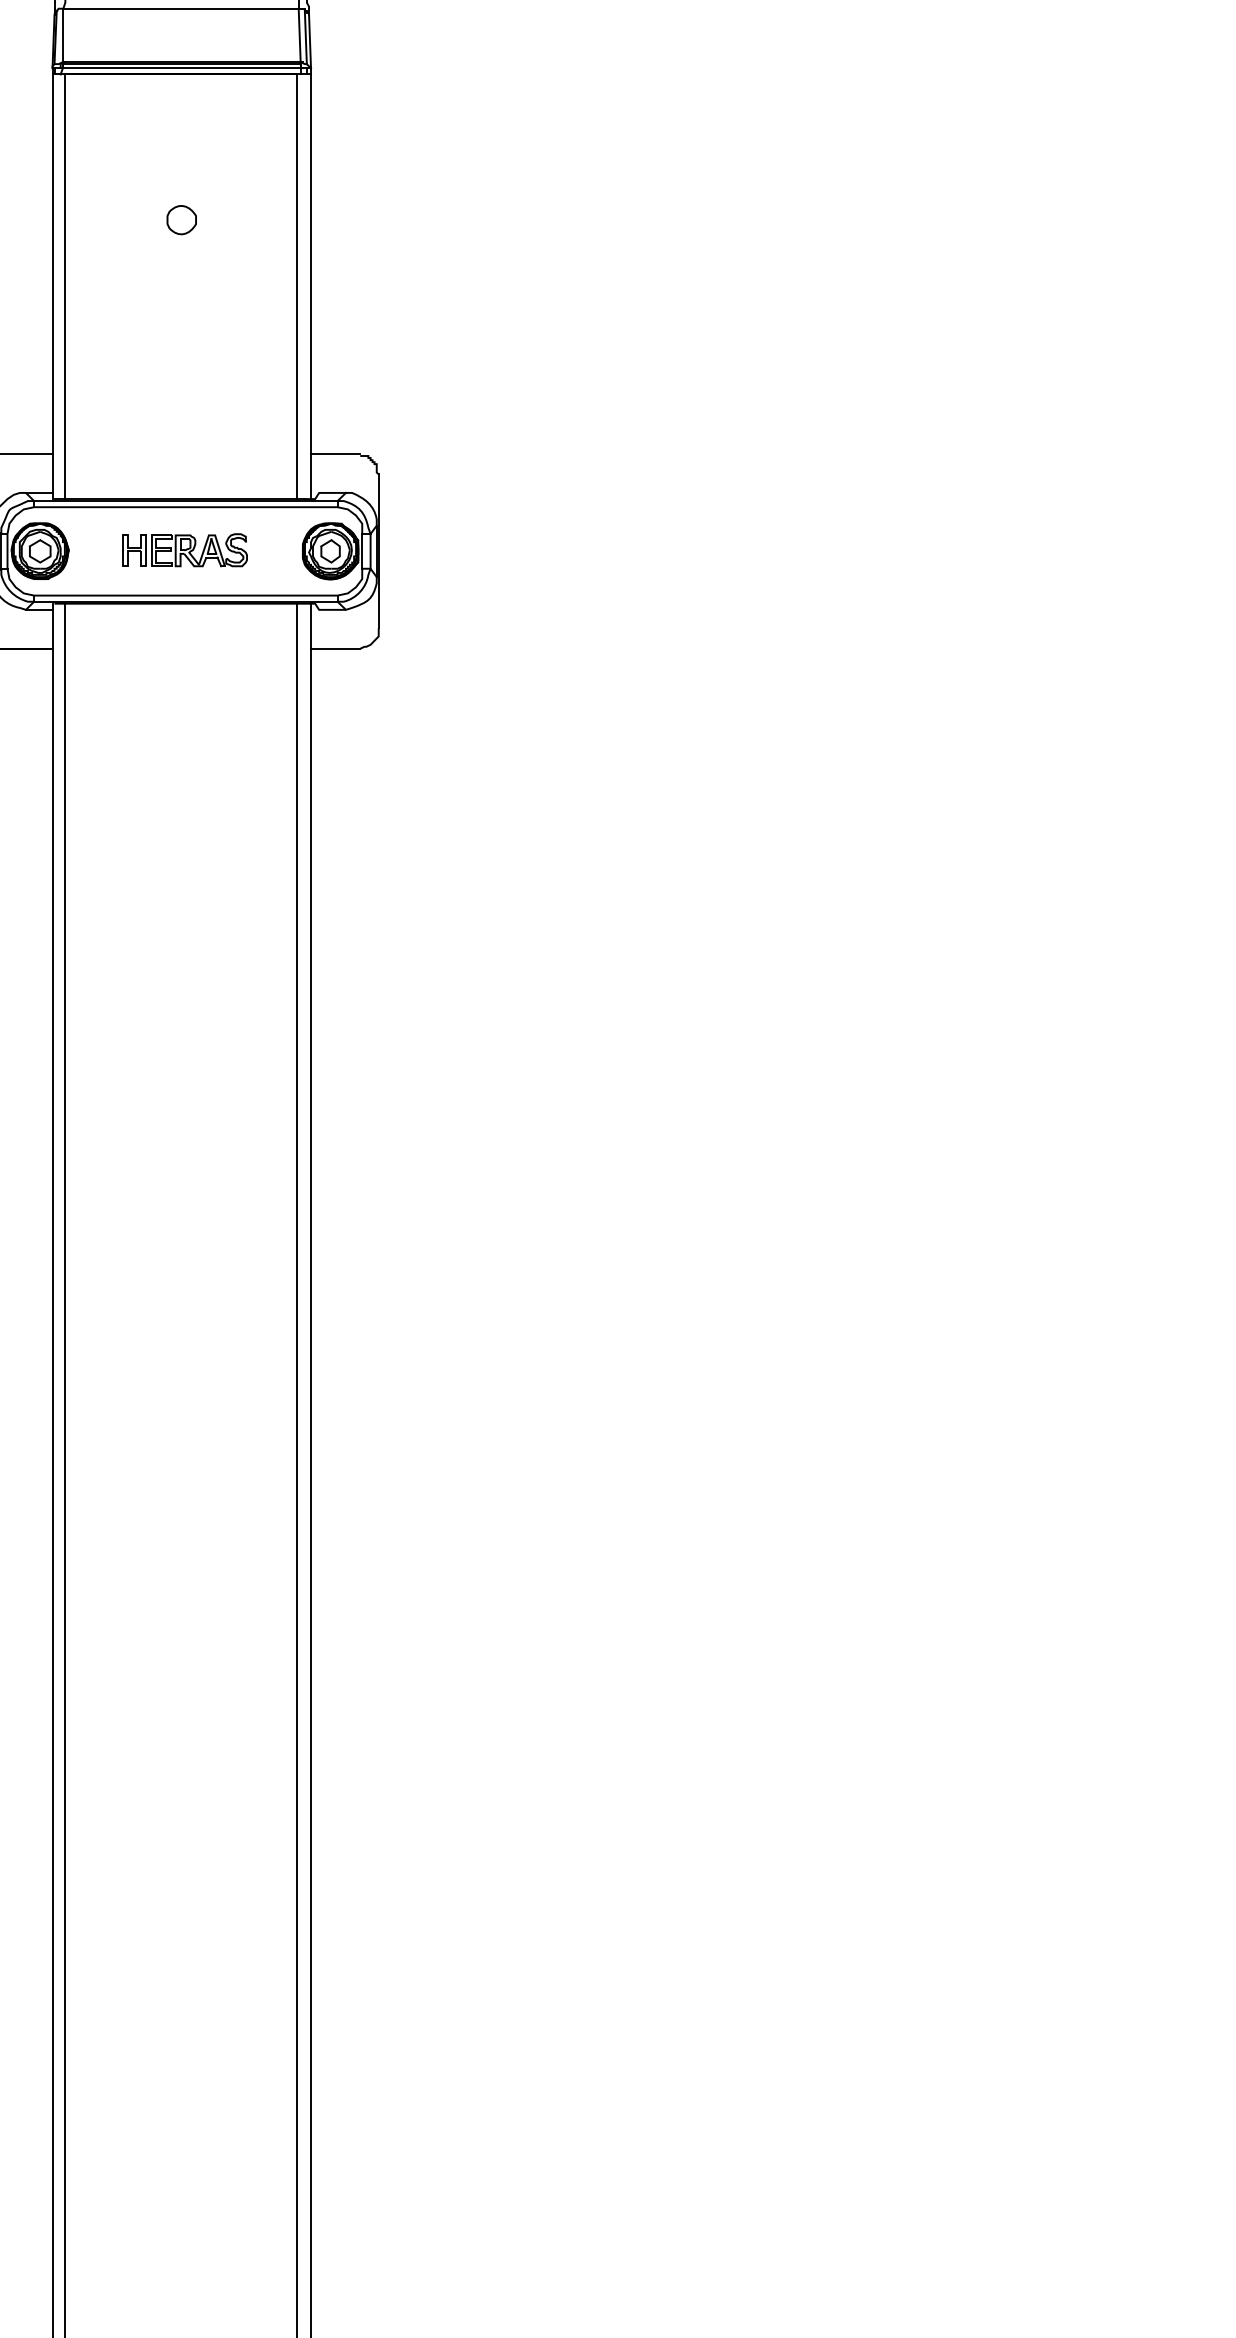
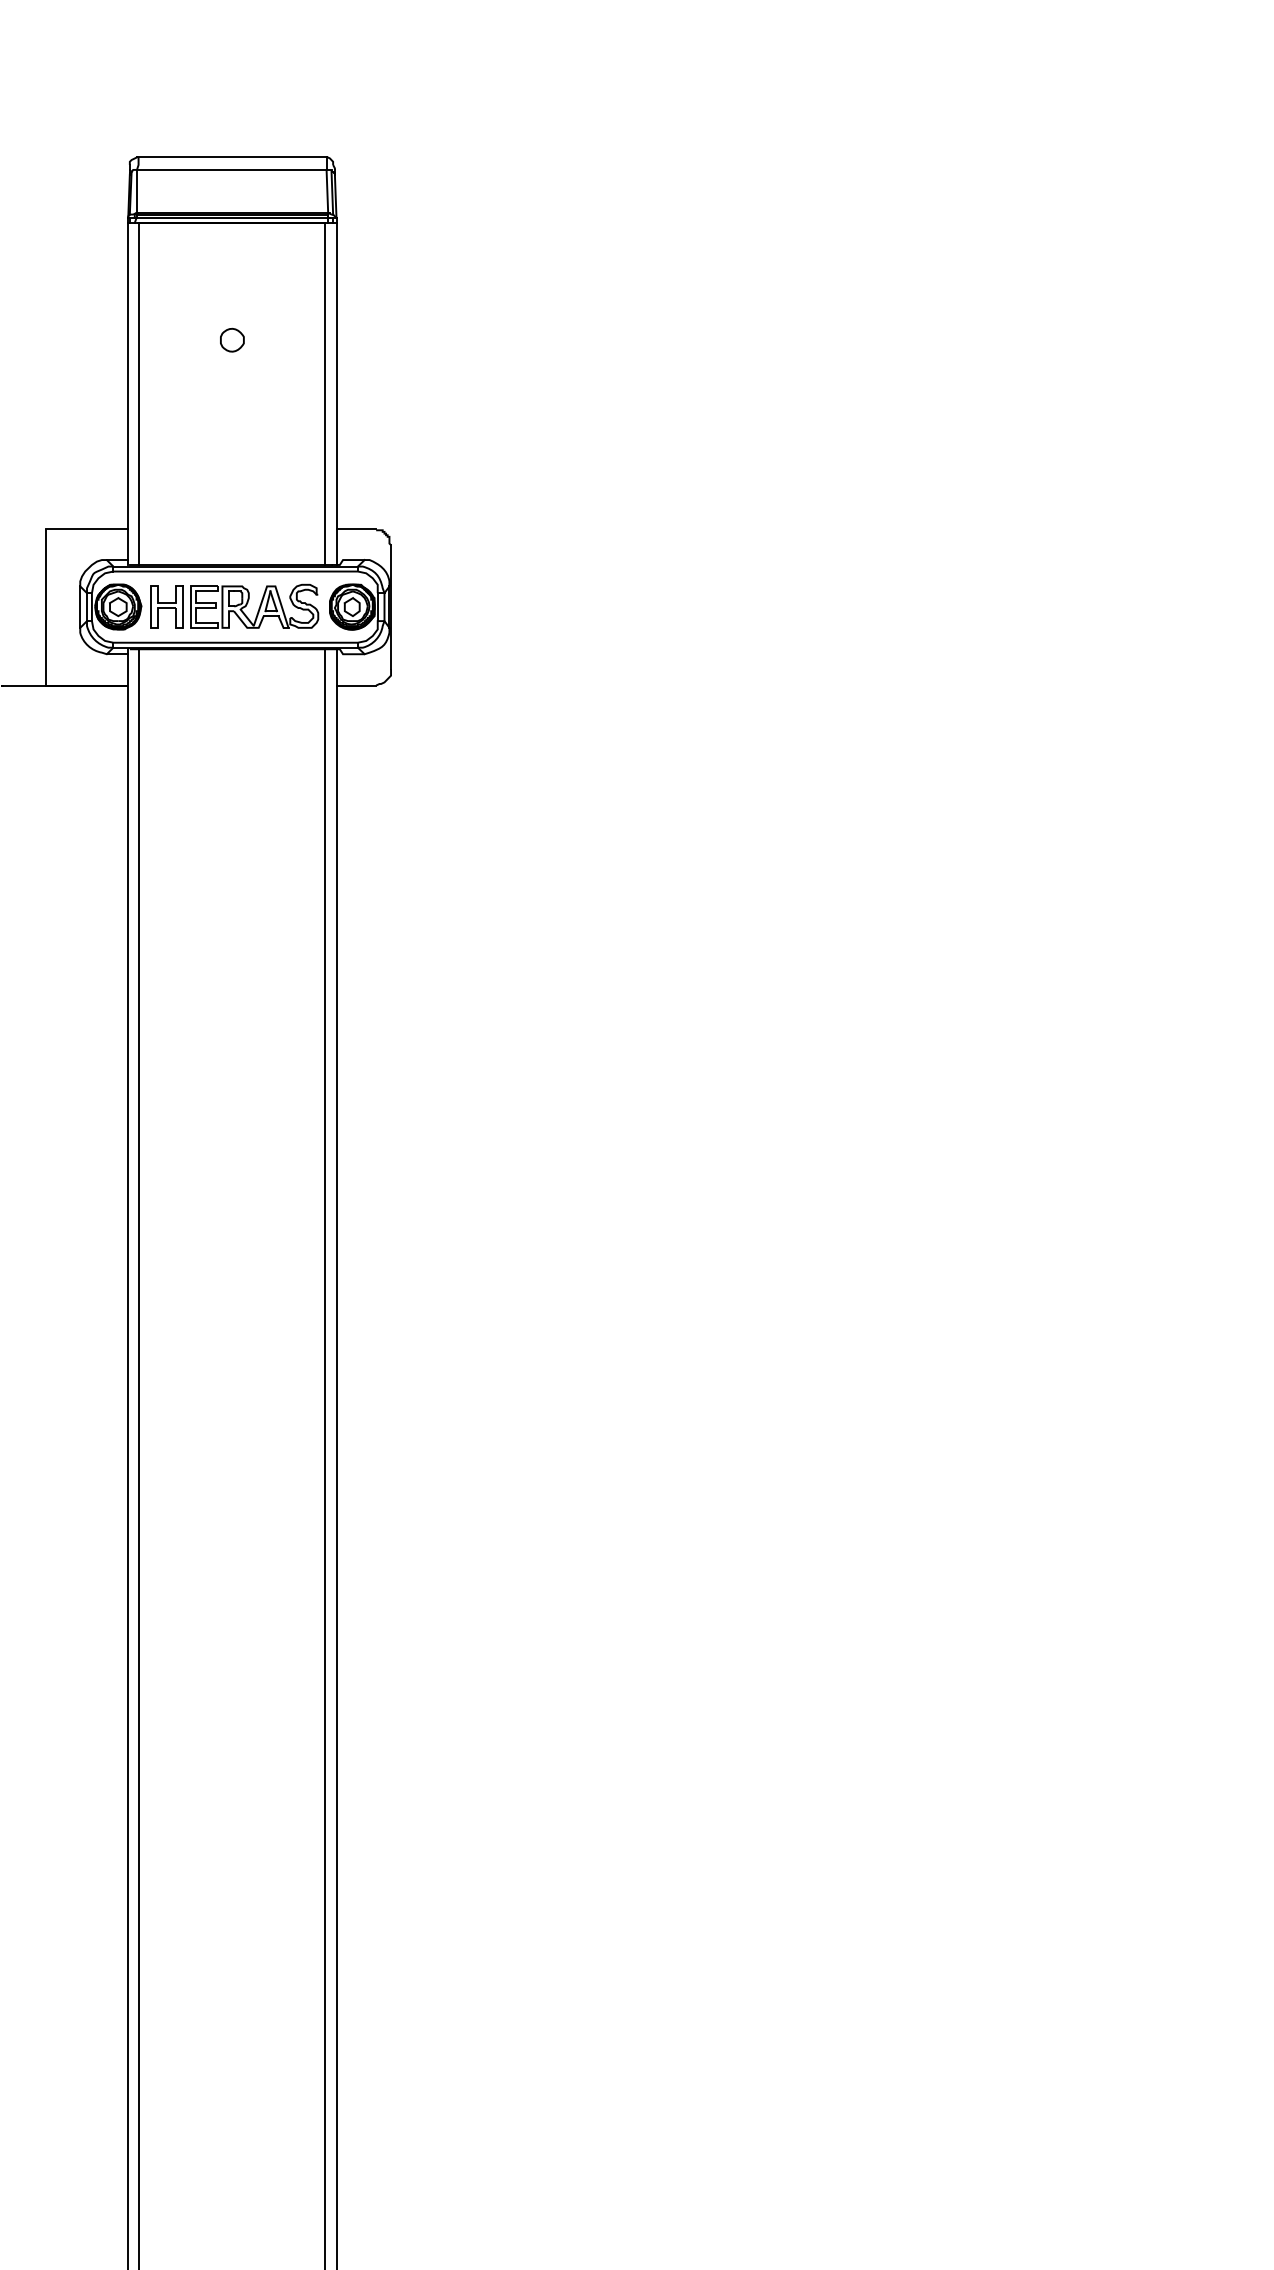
part: (184, 549) -> (234, 605), size x1.67

